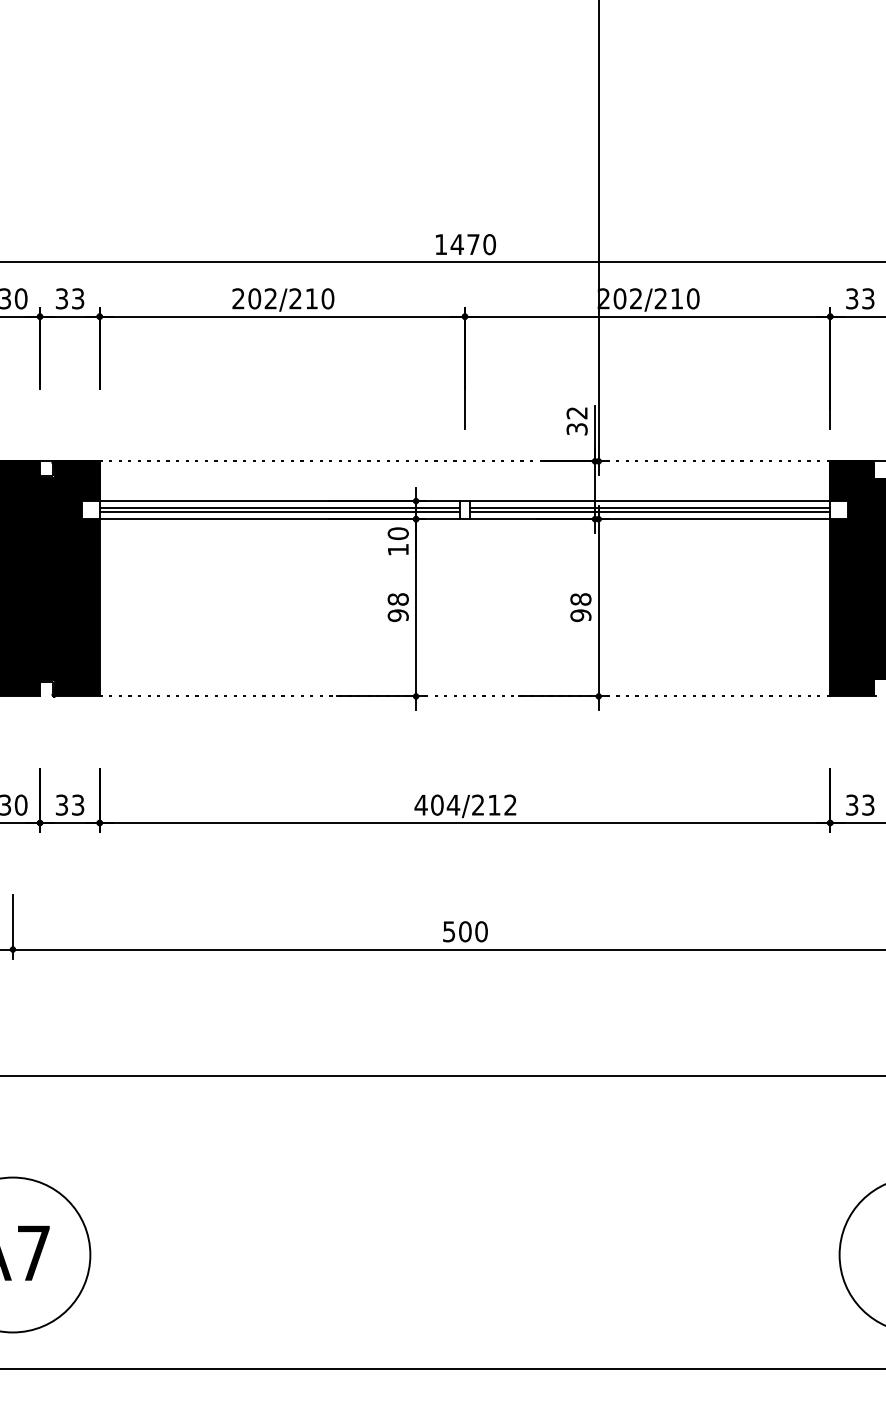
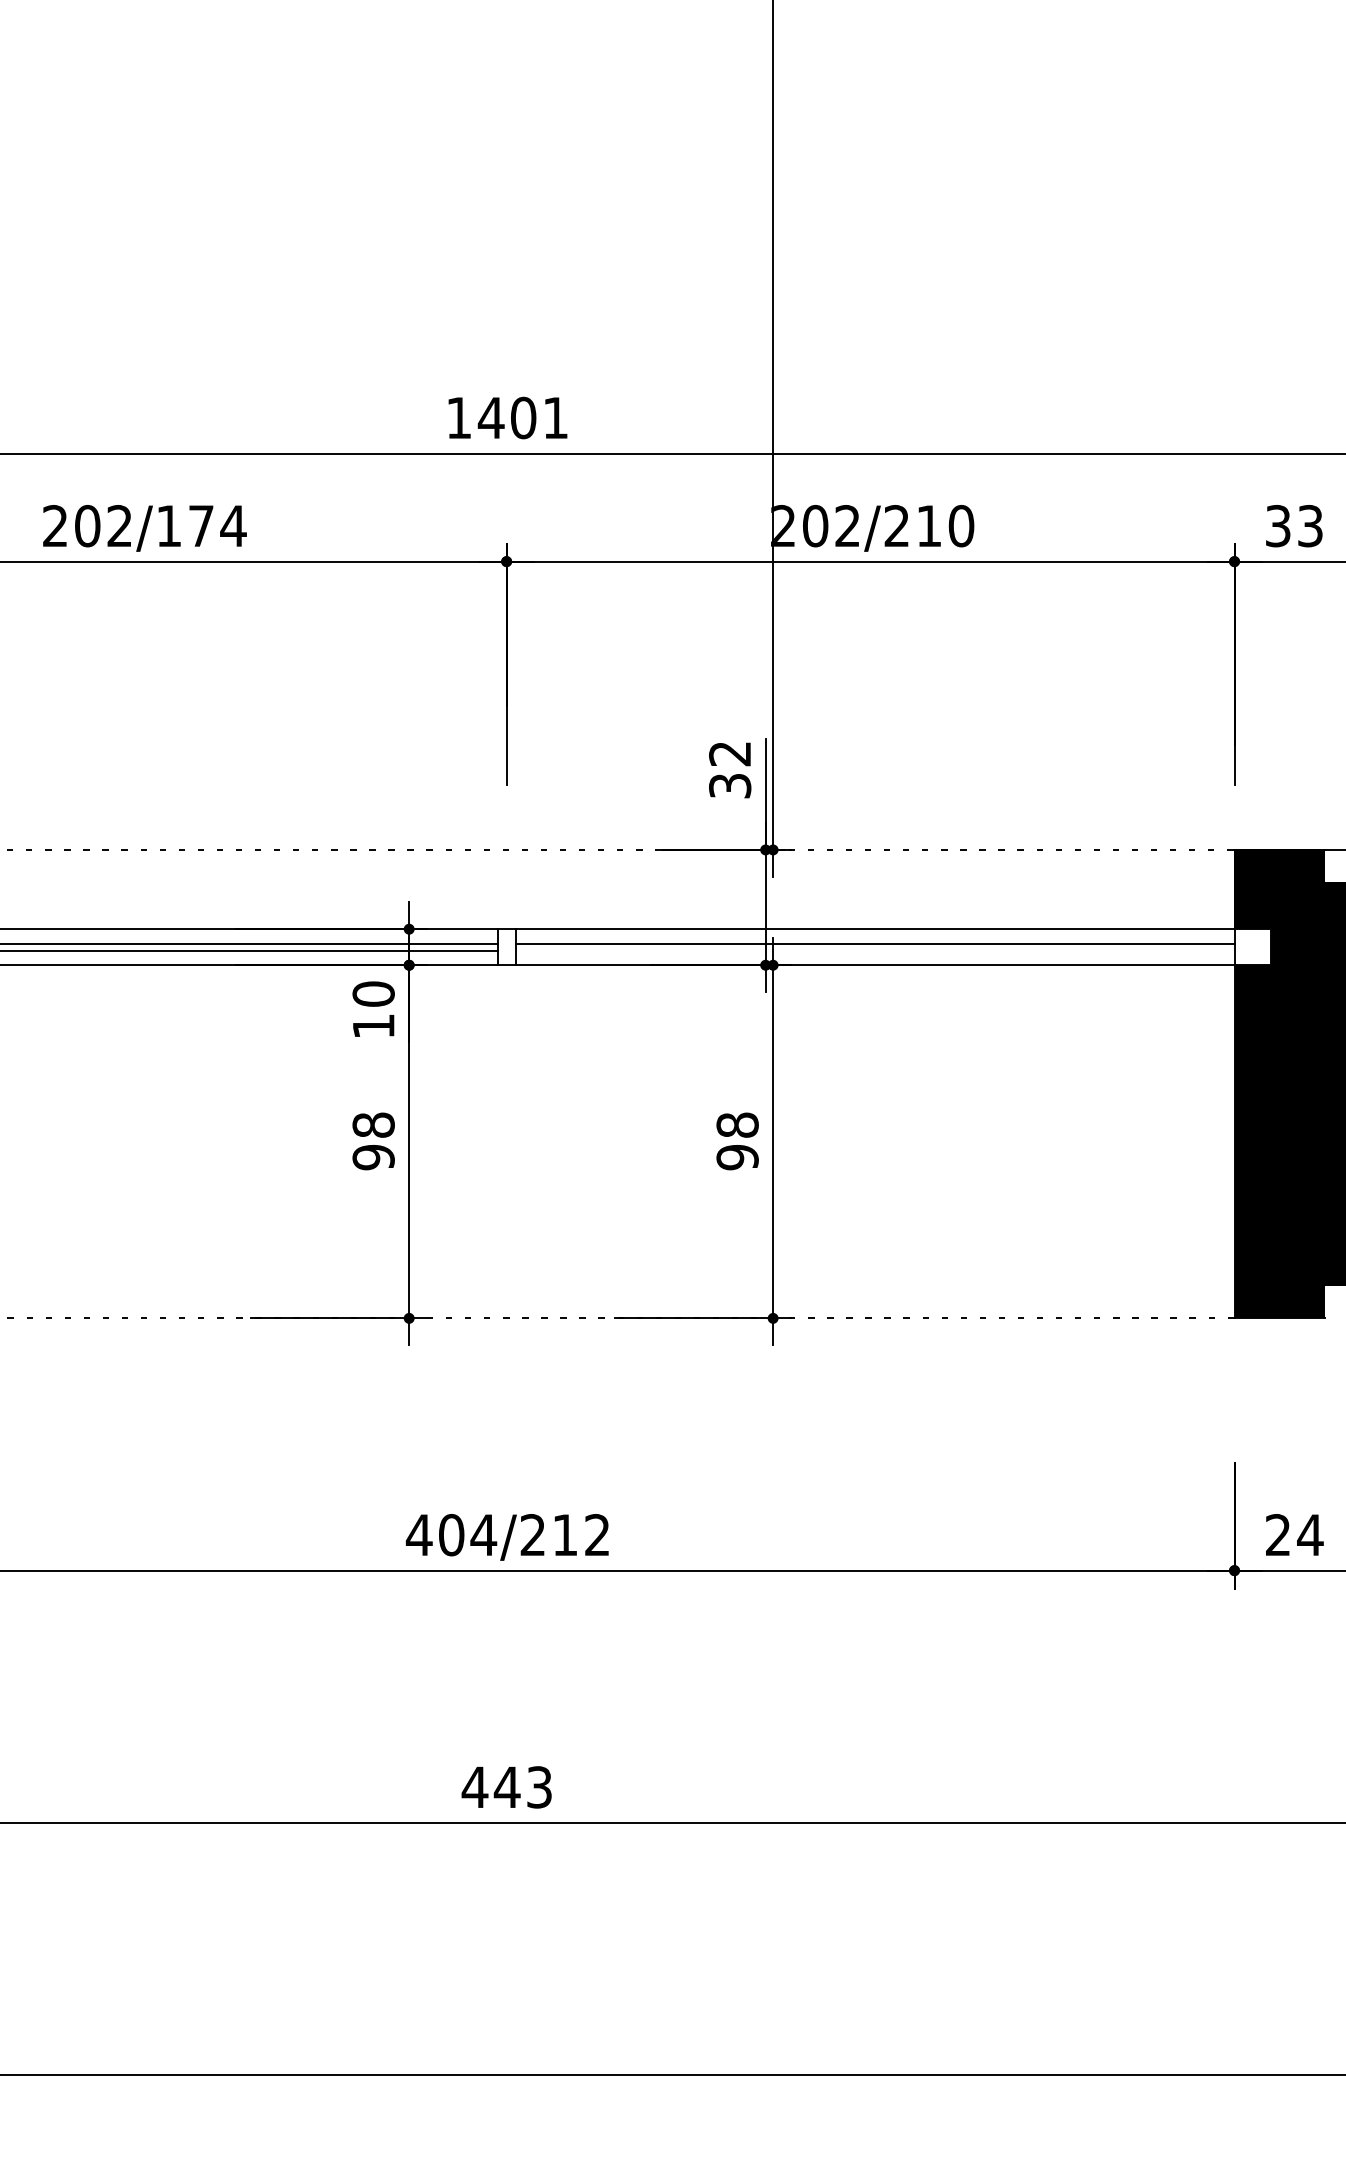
text: (481, 244) -> (539, 417), 1470 -> 1401
text: (311, 298) -> (200, 525), 202/210 -> 202/174
line: (649, 511) -> (874, 949), removed
text: (860, 804) -> (1294, 1533), 33 -> 24
text: (464, 931) -> (505, 1786), 500 -> 443

